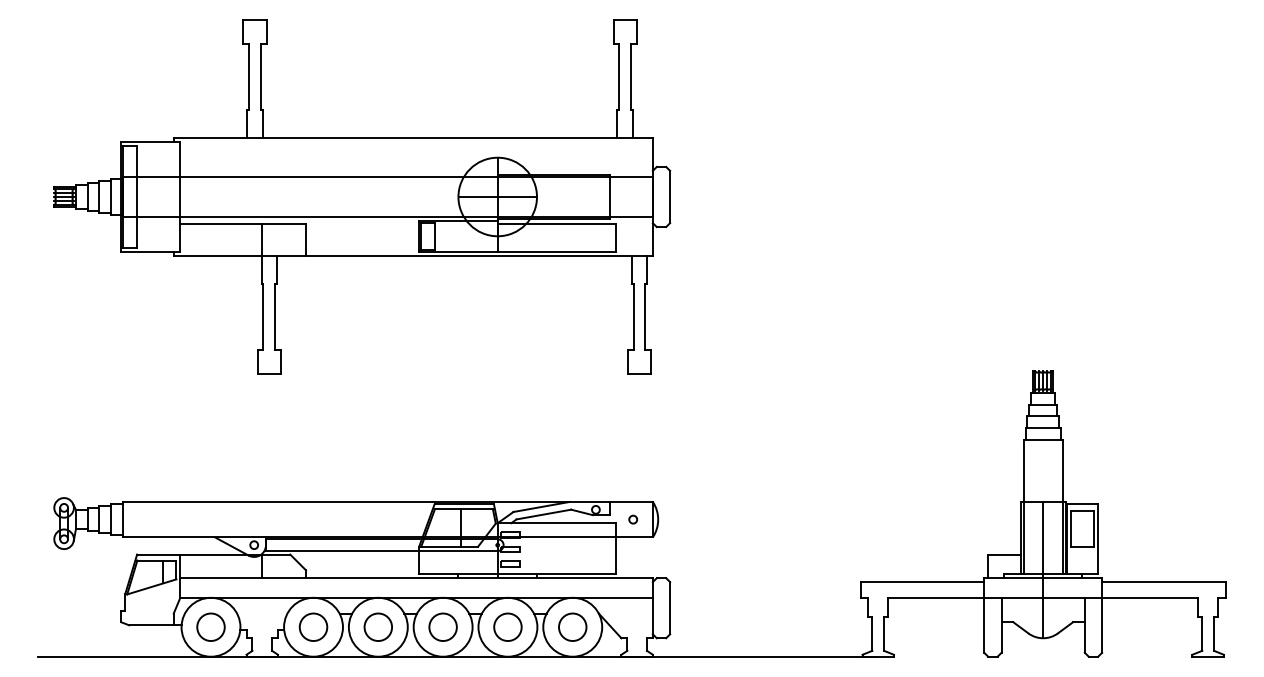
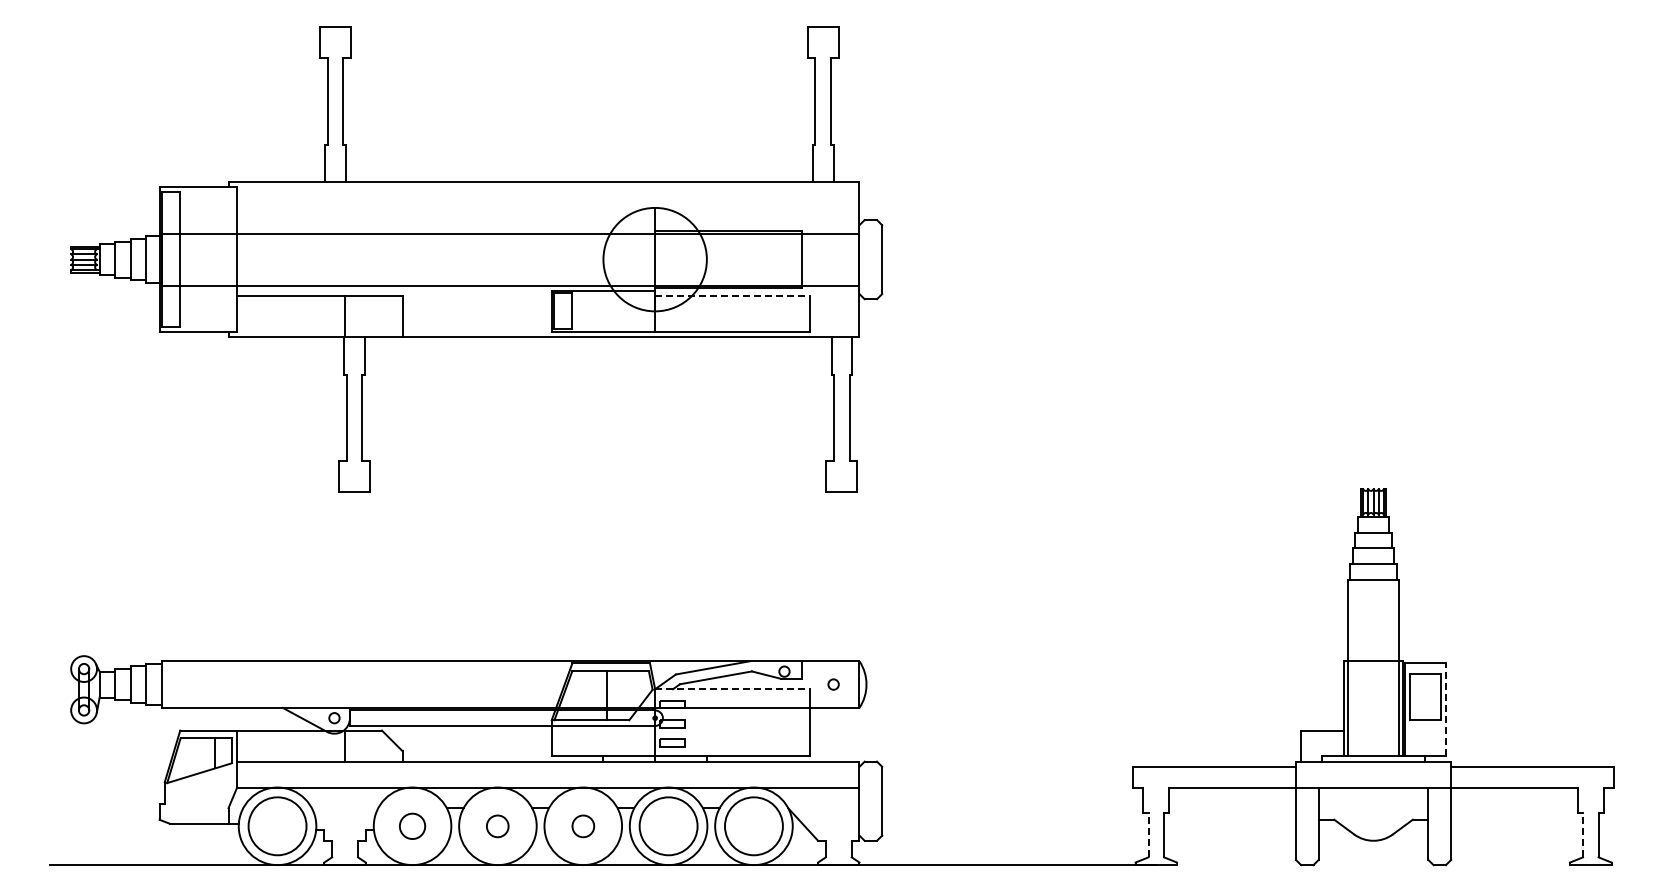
line: (497, 196) -> (654, 259), removed
line: (556, 224) -> (732, 295), solid -> dashed
line: (556, 523) -> (732, 689), solid -> dashed
line: (1097, 538) -> (1445, 709), solid -> dashed
line: (1043, 569) -> (1373, 750), removed
circle: (210, 627) -> (277, 826), size x1.6
circle: (313, 627) -> (412, 826), size x0.7
circle: (378, 627) -> (497, 826), size x0.6
circle: (443, 627) -> (583, 826), size x0.6
circle: (507, 627) -> (668, 826), size x1.6
circle: (572, 627) -> (753, 826), size x1.6
line: (872, 634) -> (1148, 835), solid -> dashed
line: (1202, 634) -> (1583, 835), solid -> dashed

